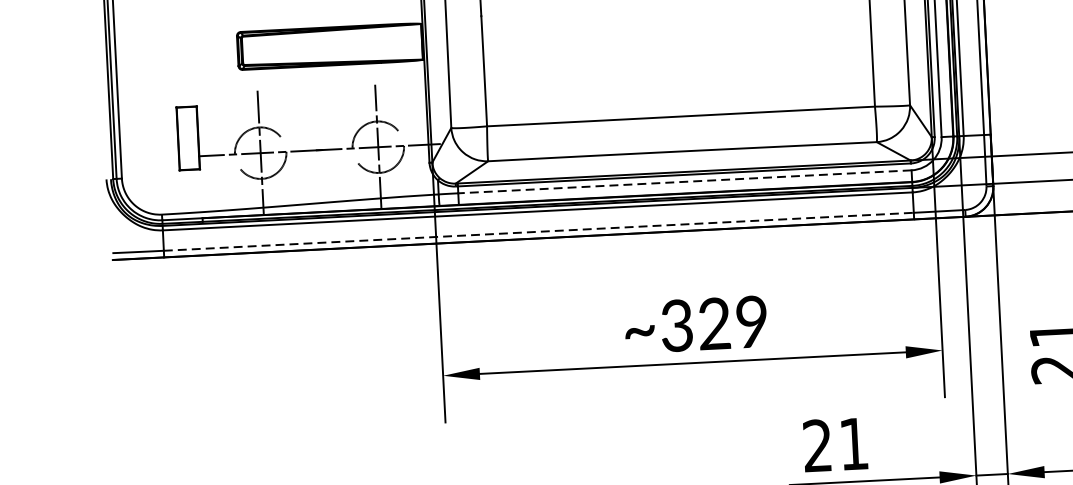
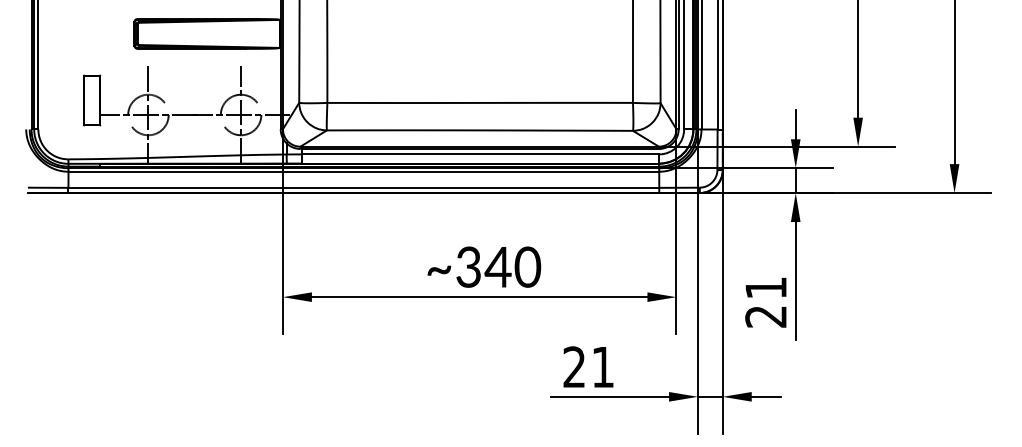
line: (684, 181) -> (480, 154), dashed -> solid
line: (539, 231) -> (364, 187), dashed -> solid
text: (732, 322) -> (512, 266), ~329 -> ~340

